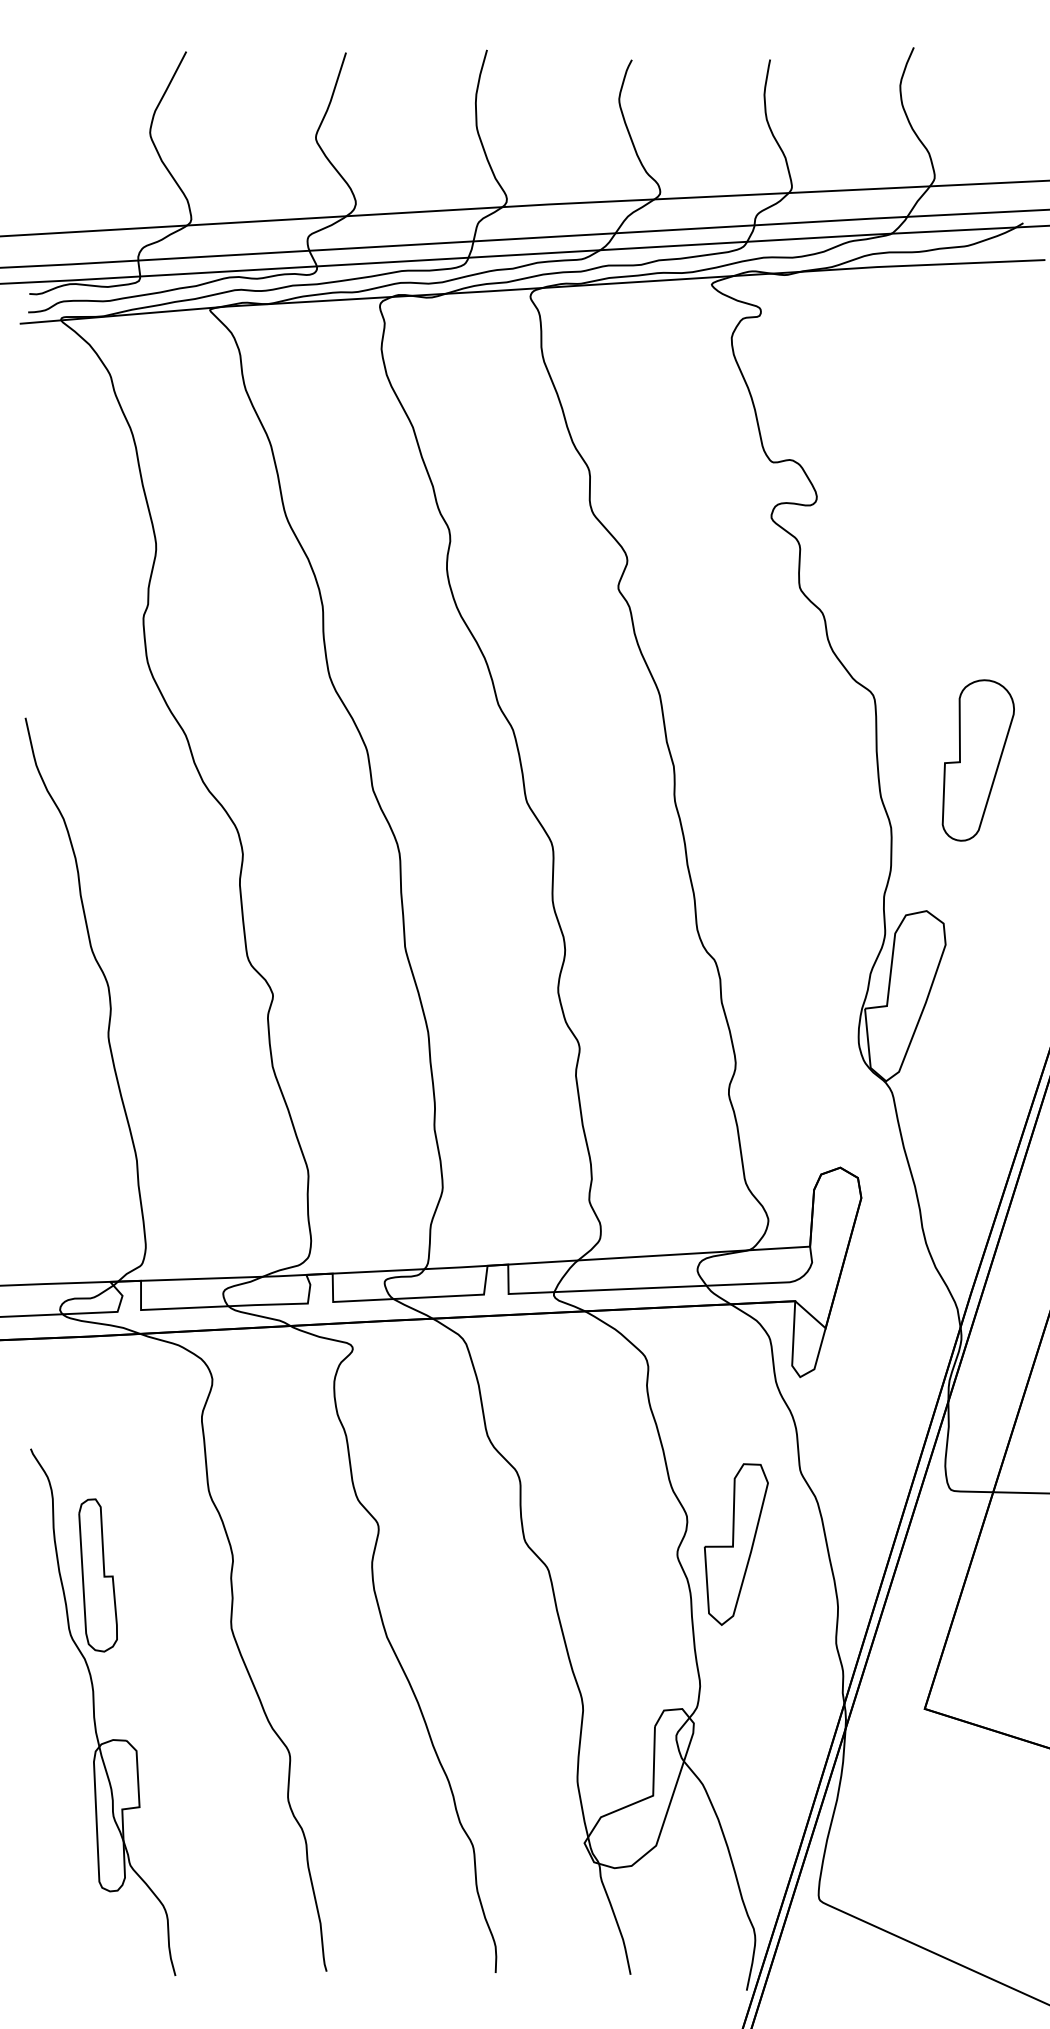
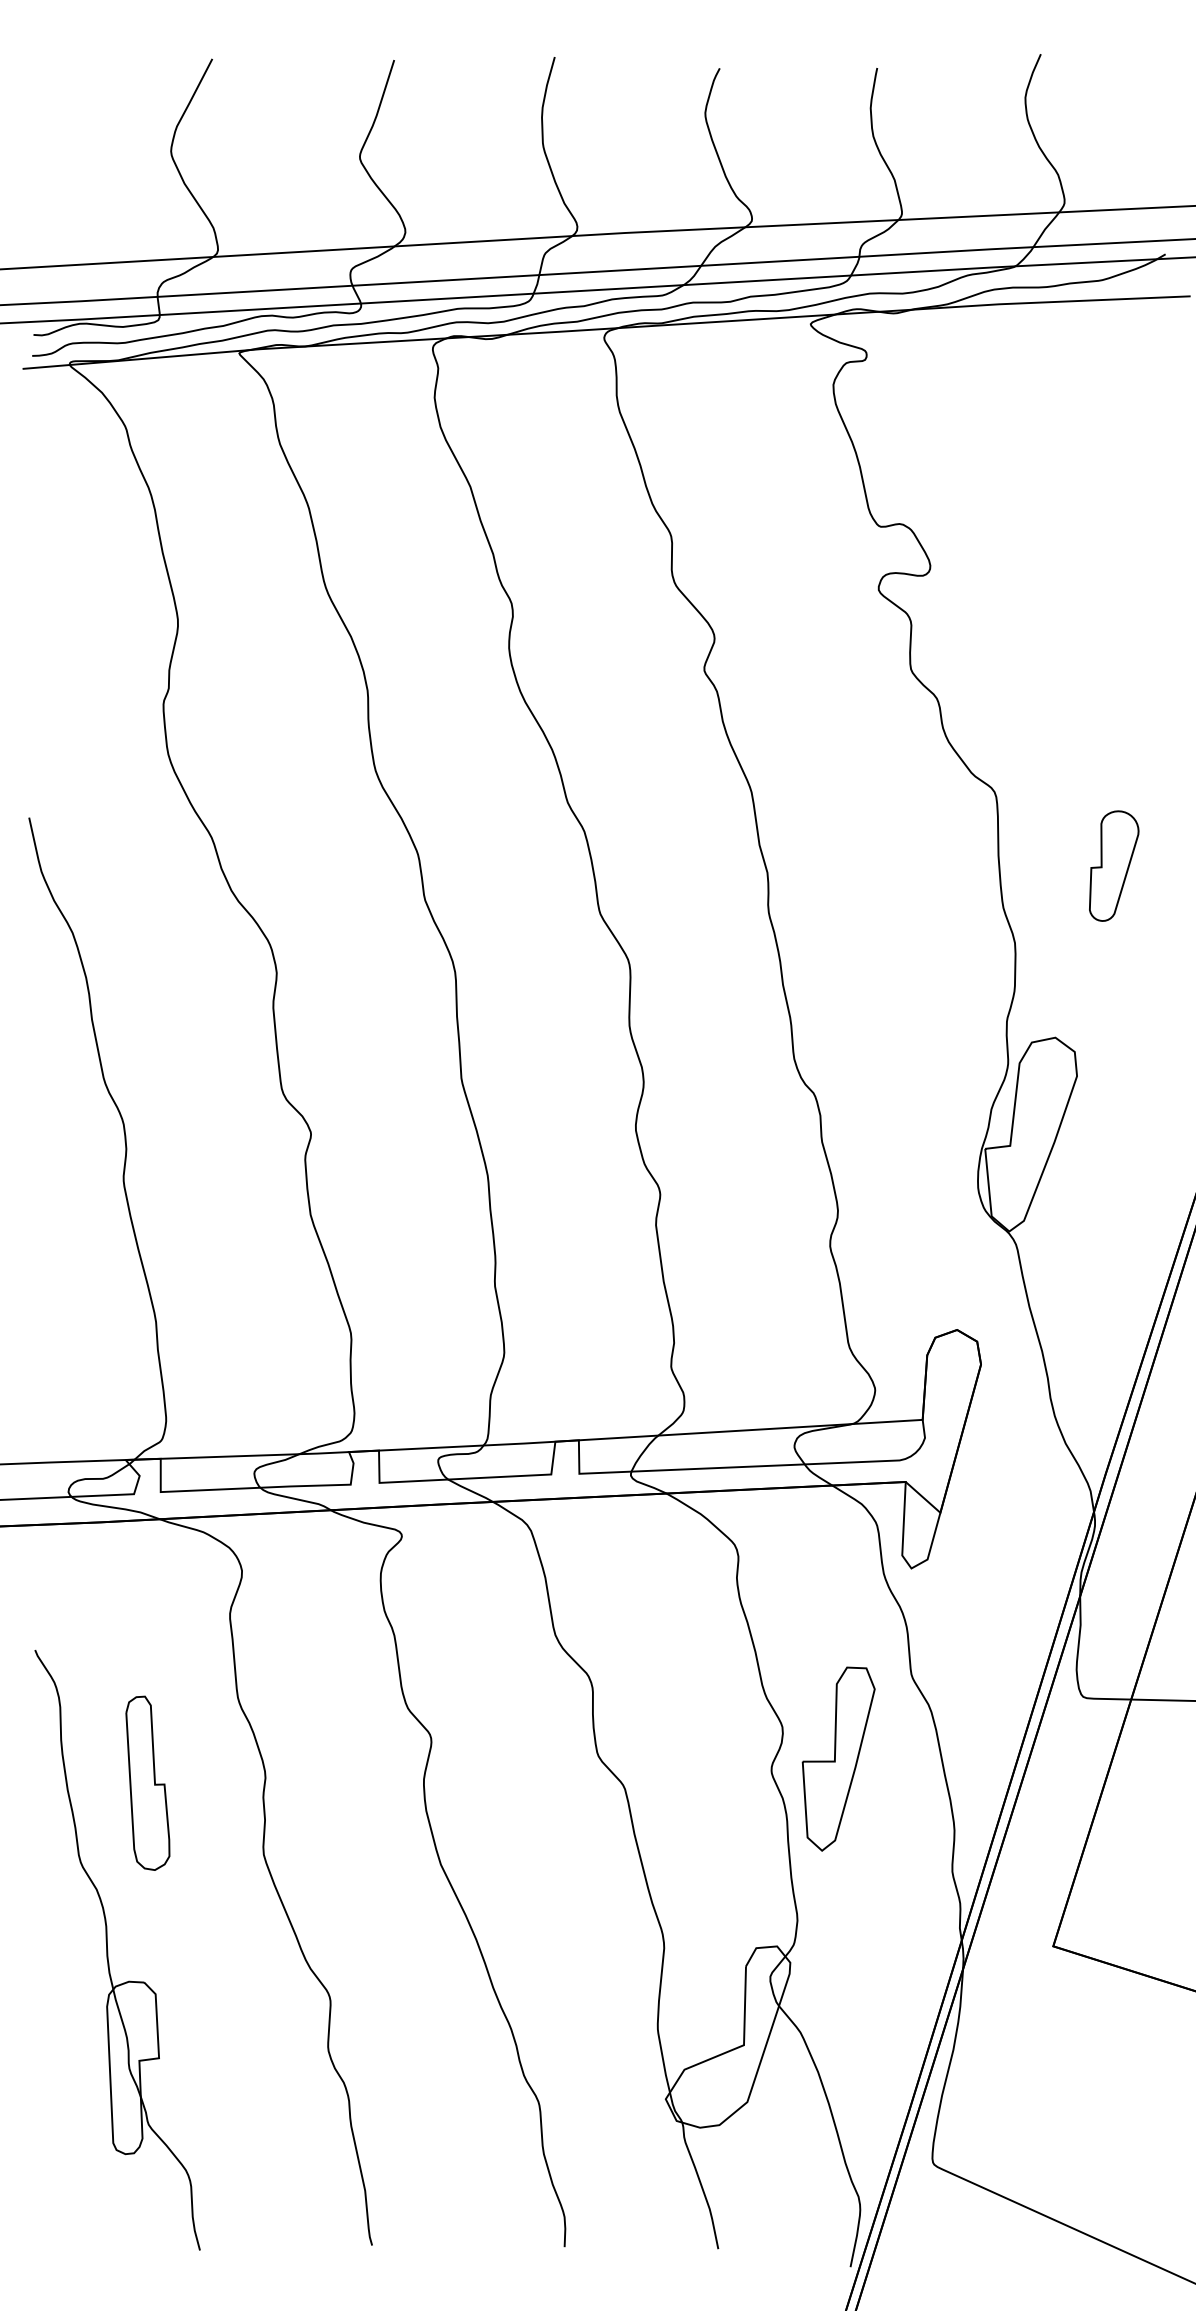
part: (977, 759) -> (1113, 865), size x0.6
part: (97, 1574) -> (147, 1782), moved

